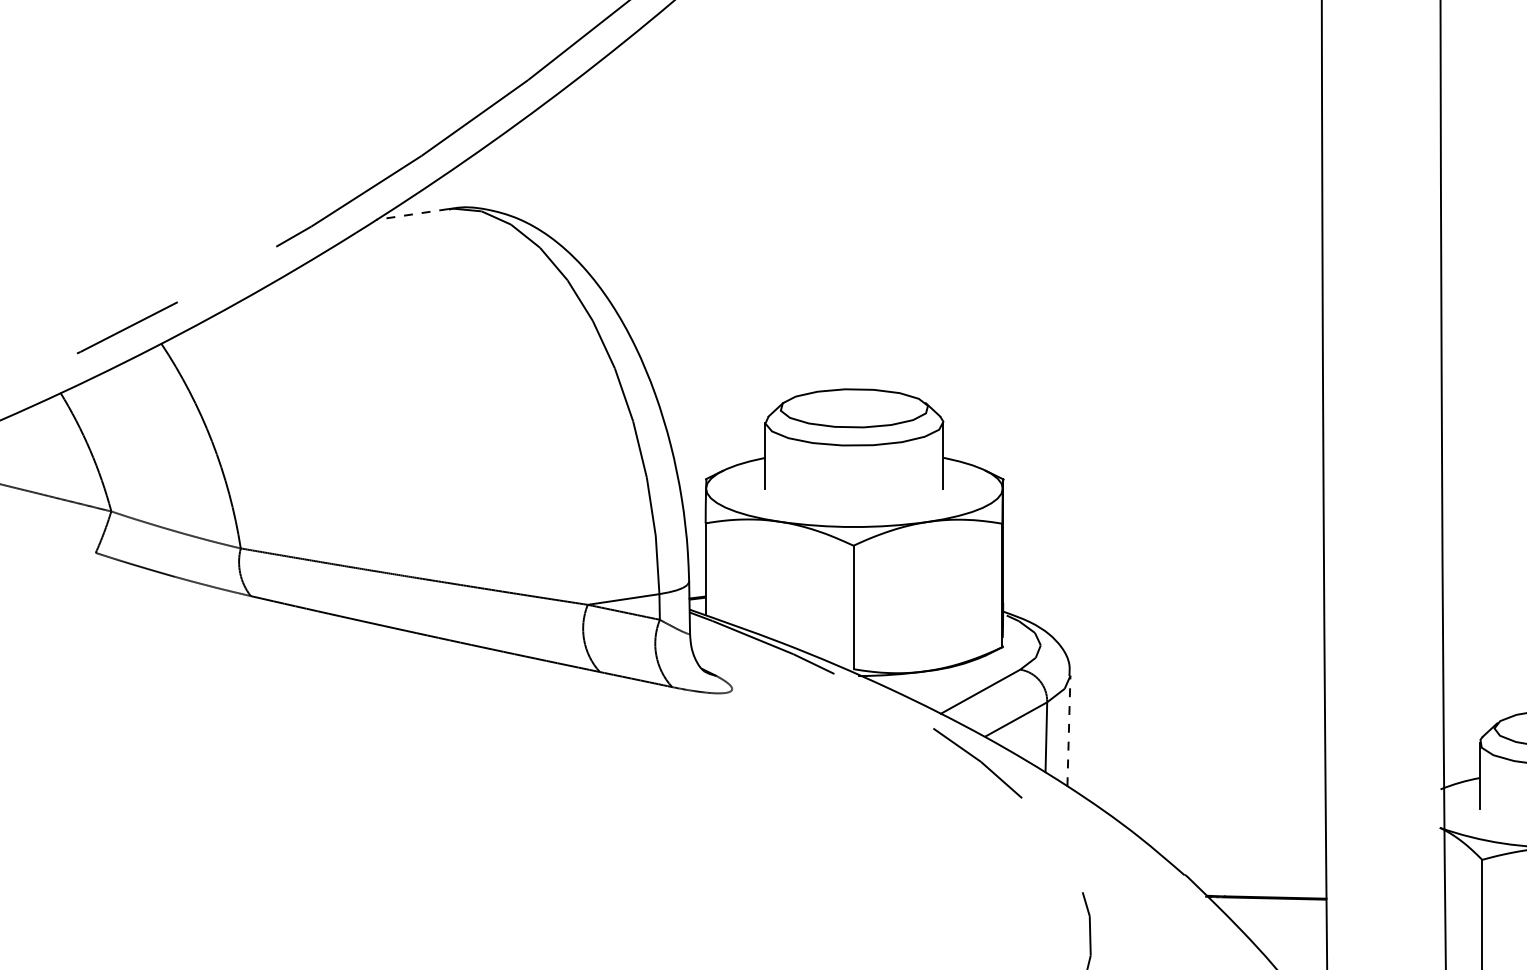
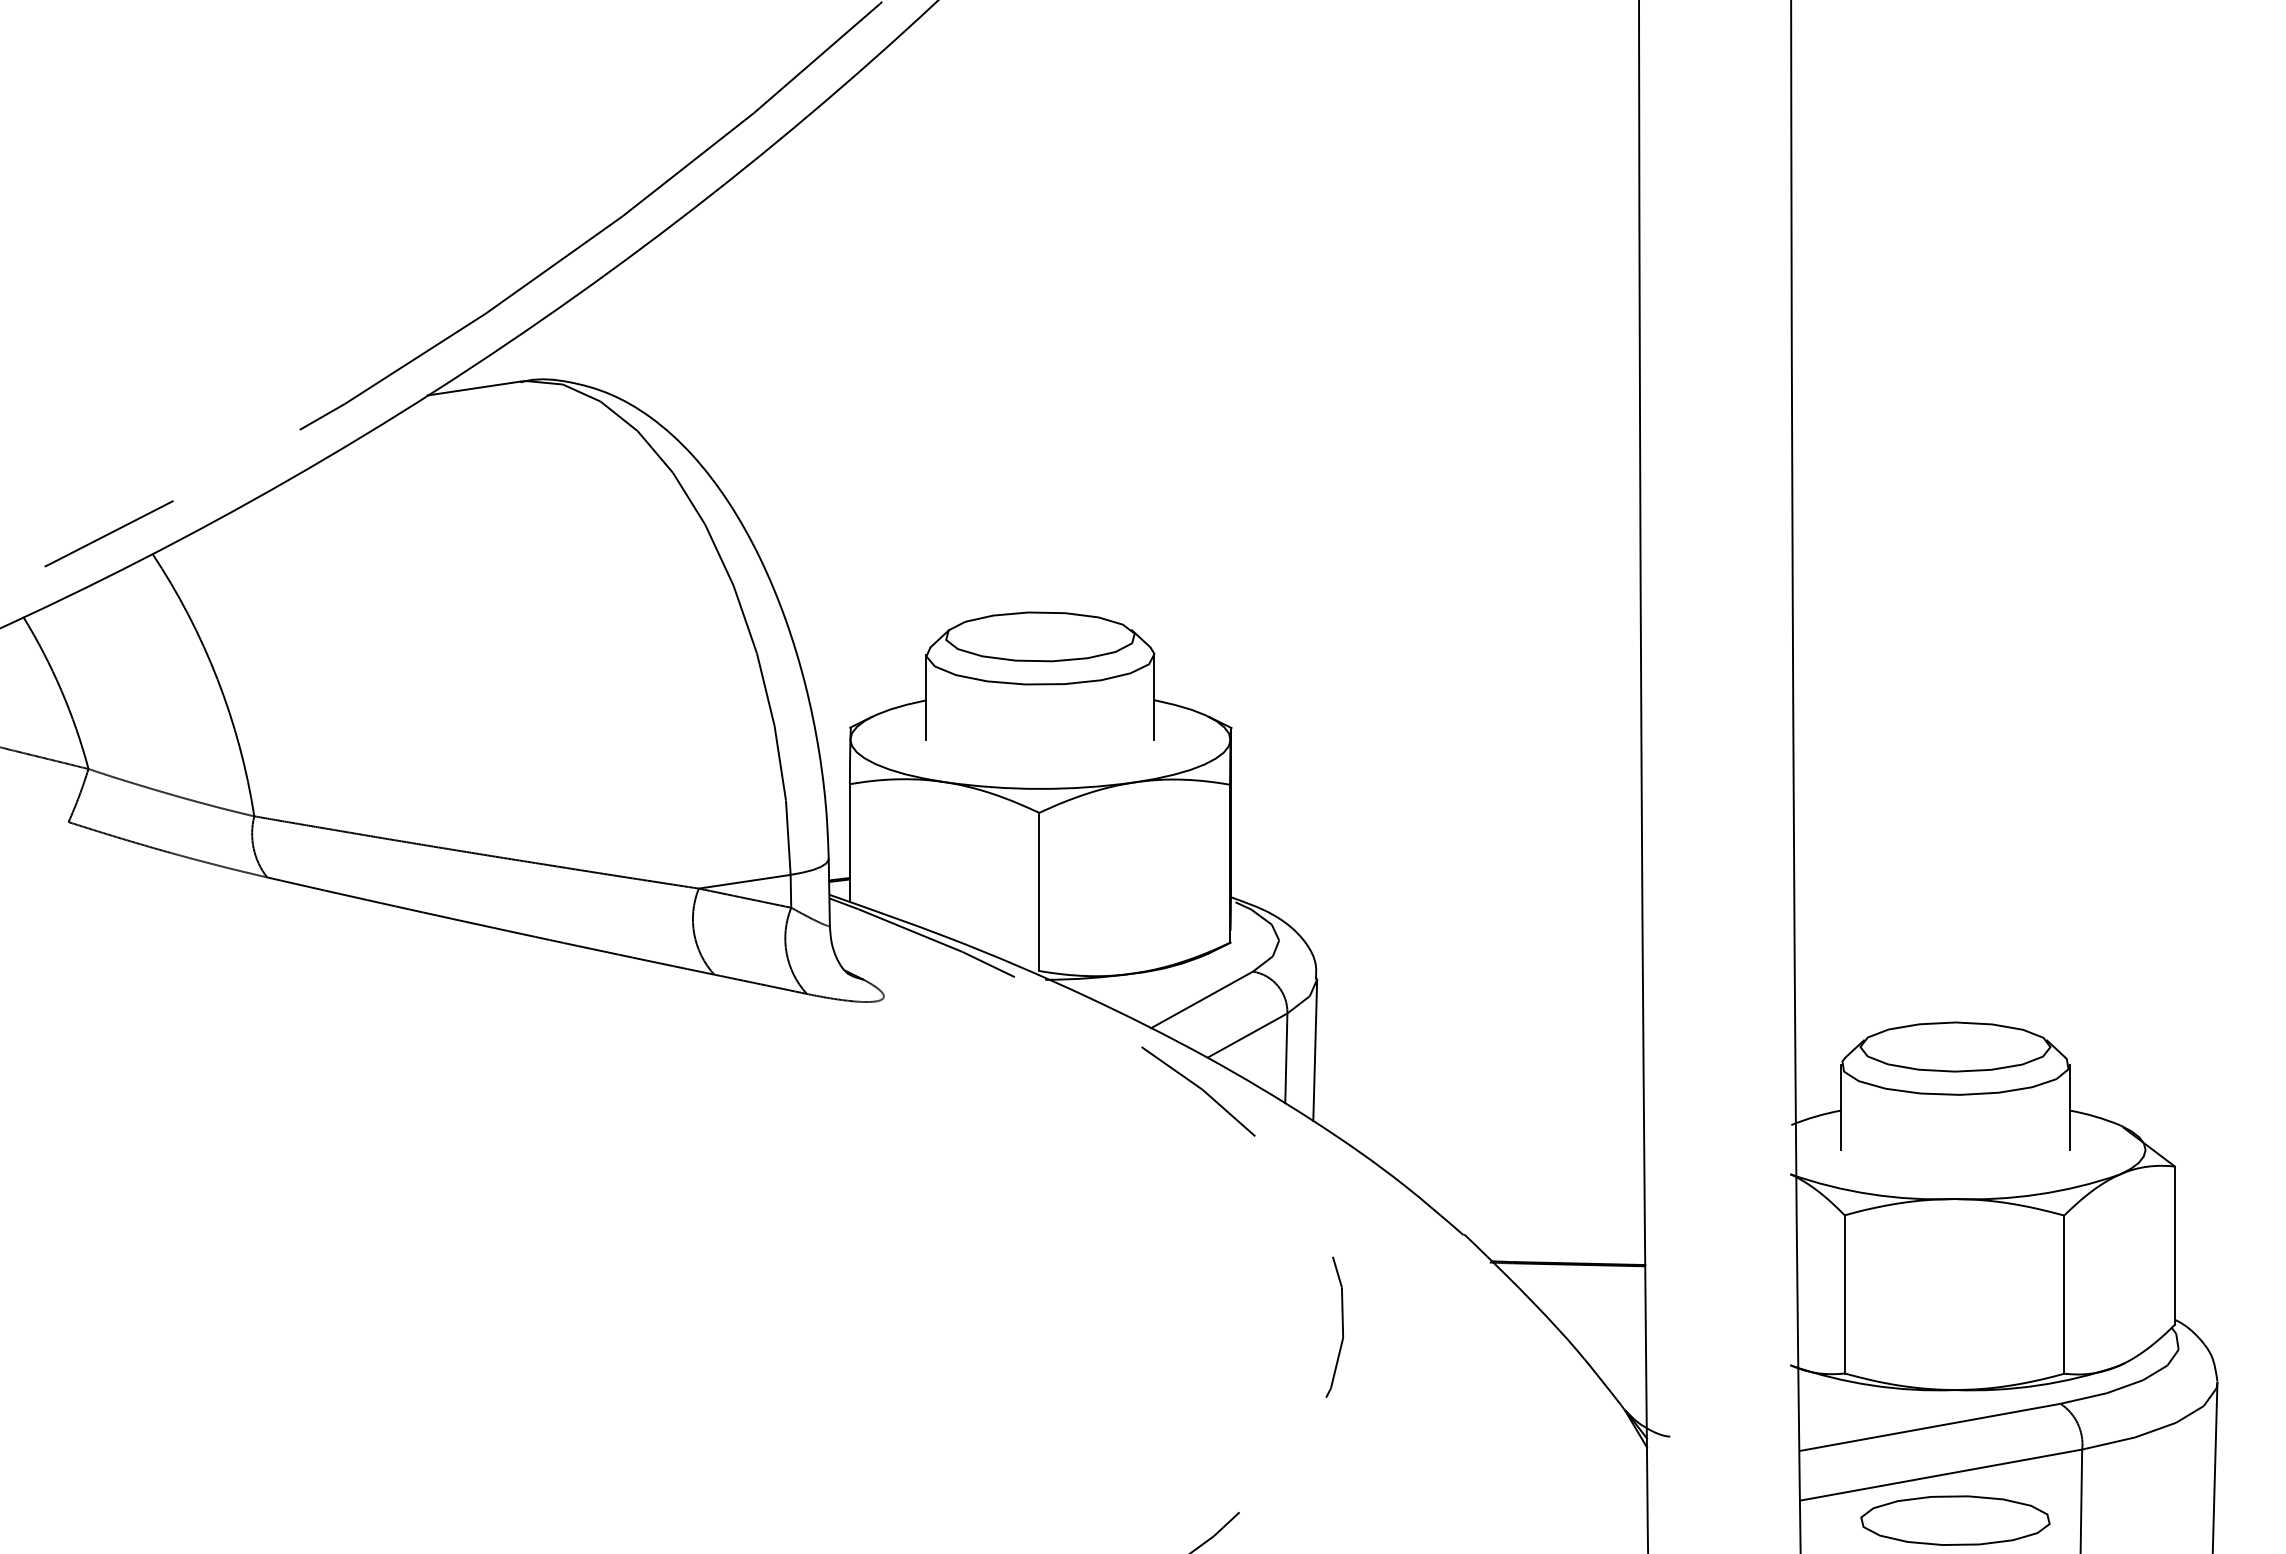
line: (411, 214) -> (473, 388), dashed -> solid
line: (1069, 731) -> (1315, 1050), dashed -> solid

